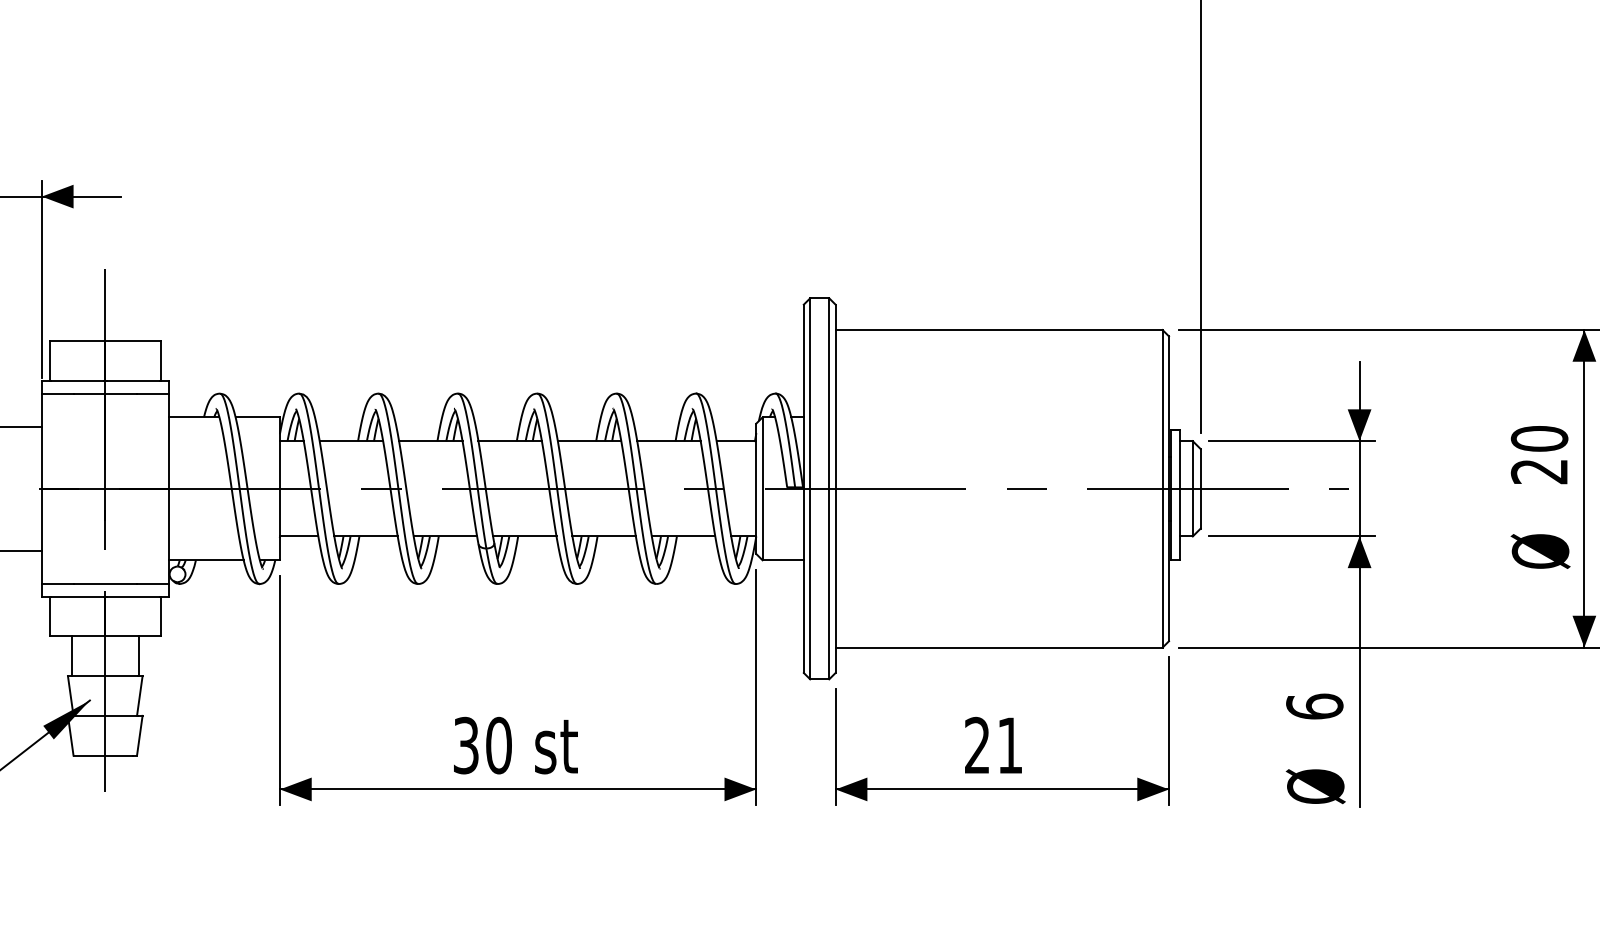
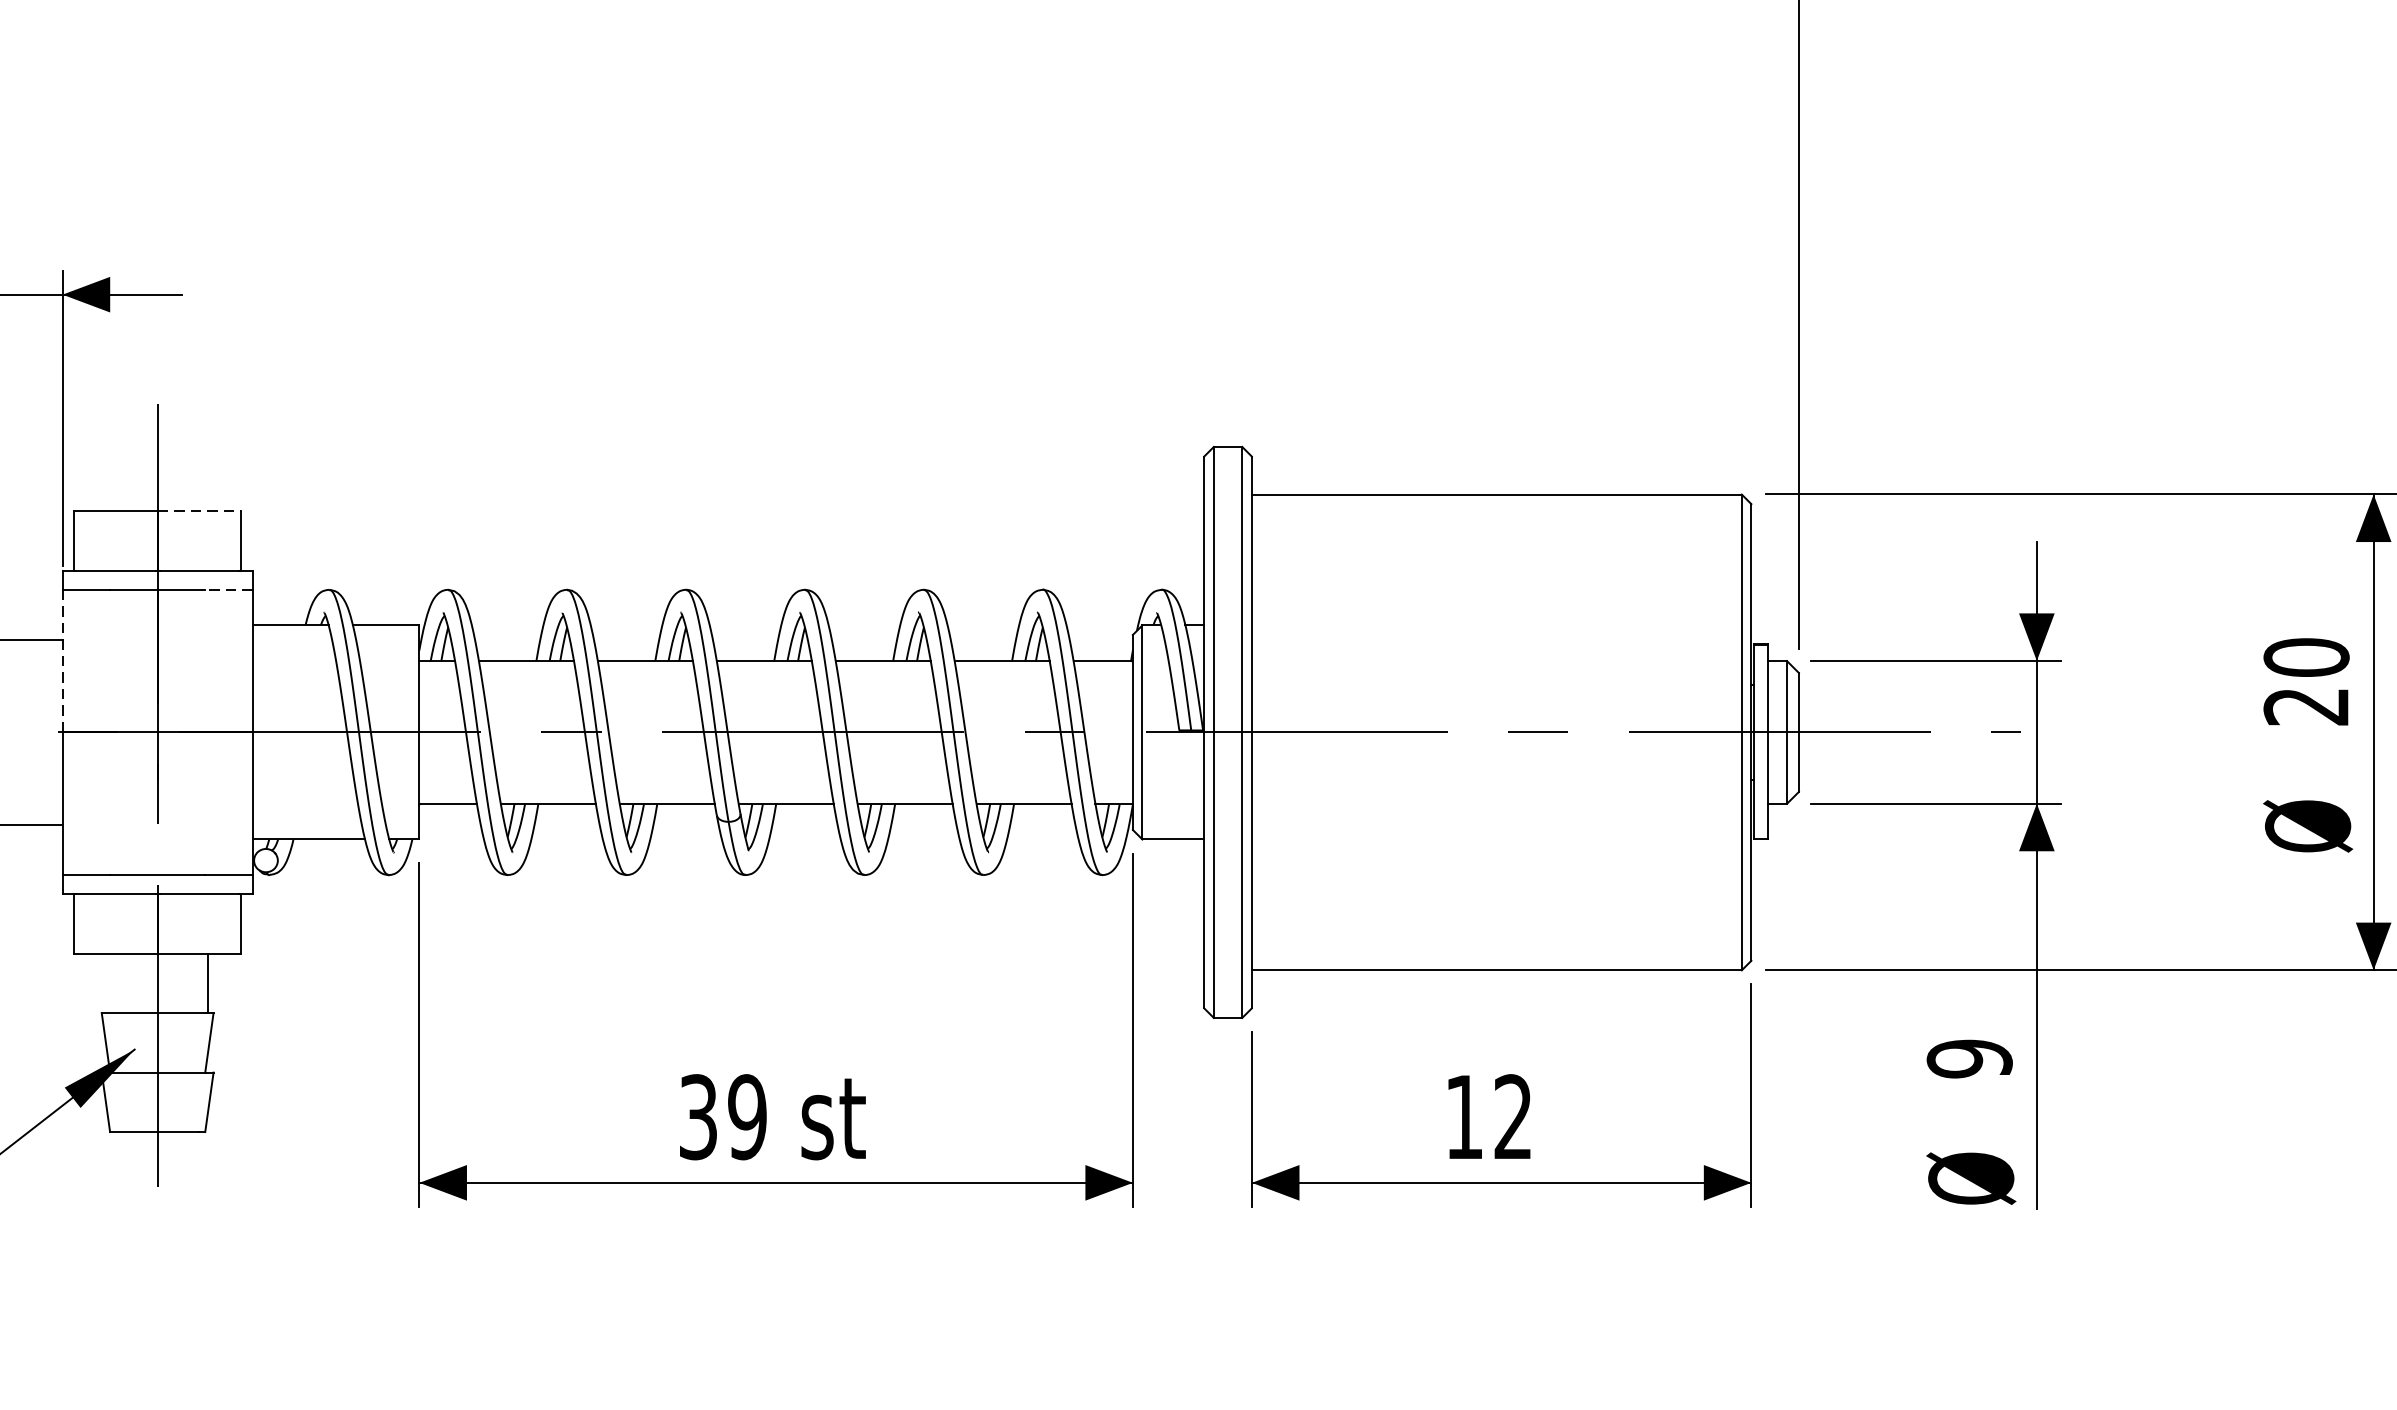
line: (133, 341) -> (199, 511), solid -> dashed
line: (152, 393) -> (228, 589), solid -> dashed
line: (41, 441) -> (62, 661), solid -> dashed
line: (71, 656) -> (107, 983), removed
text: (1314, 706) -> (1969, 1058), 6 -> 9
text: (993, 744) -> (1488, 1115), 21 -> 12
text: (498, 745) -> (746, 1117), 30 -> 39

